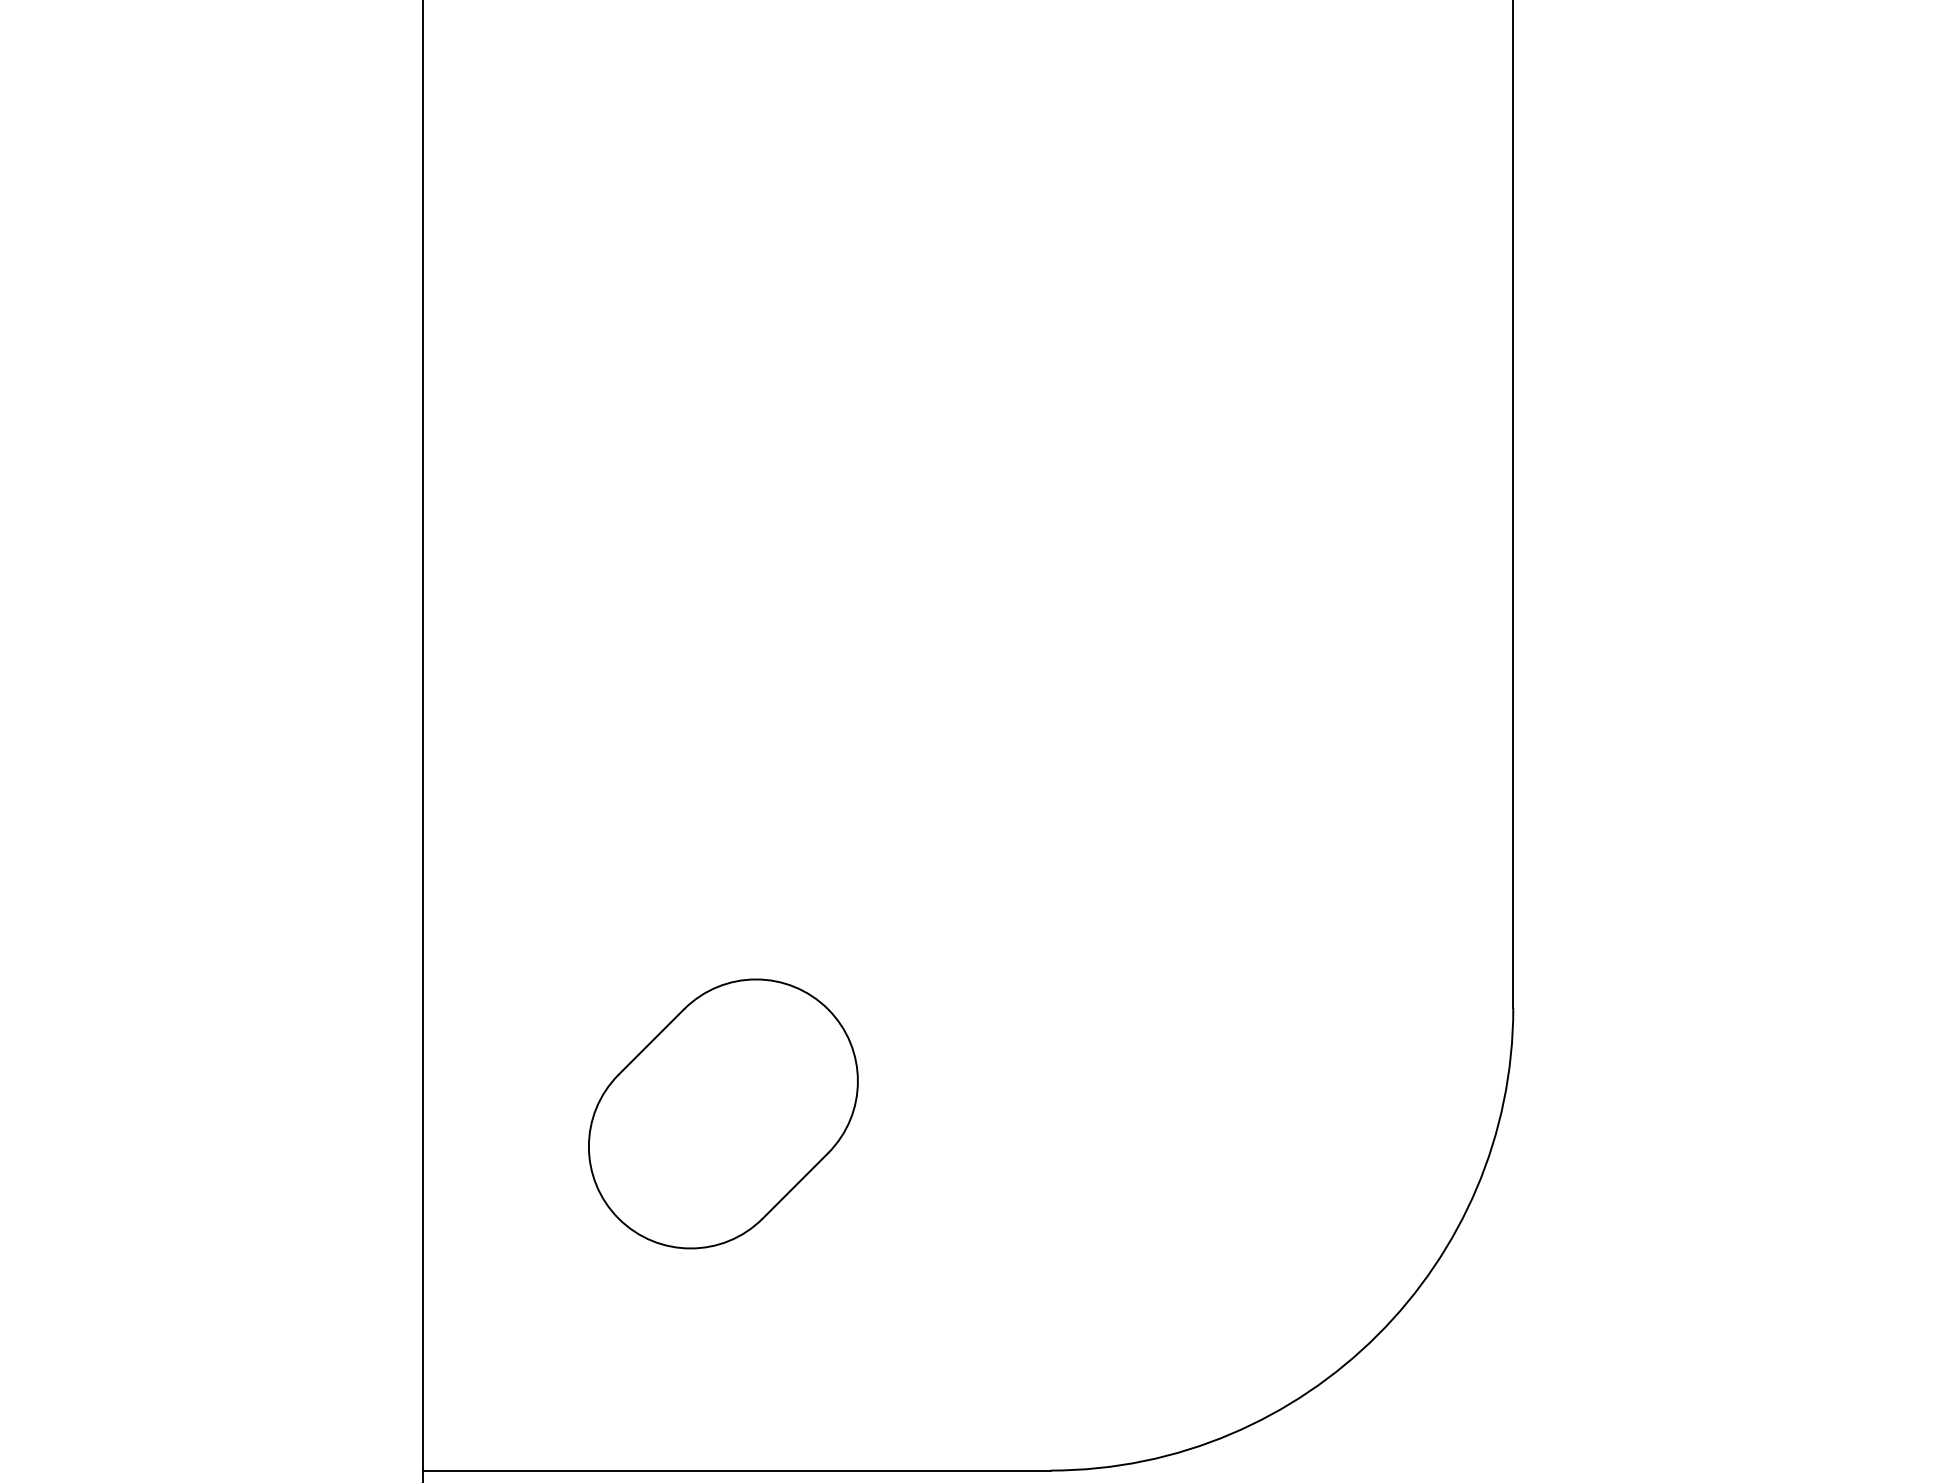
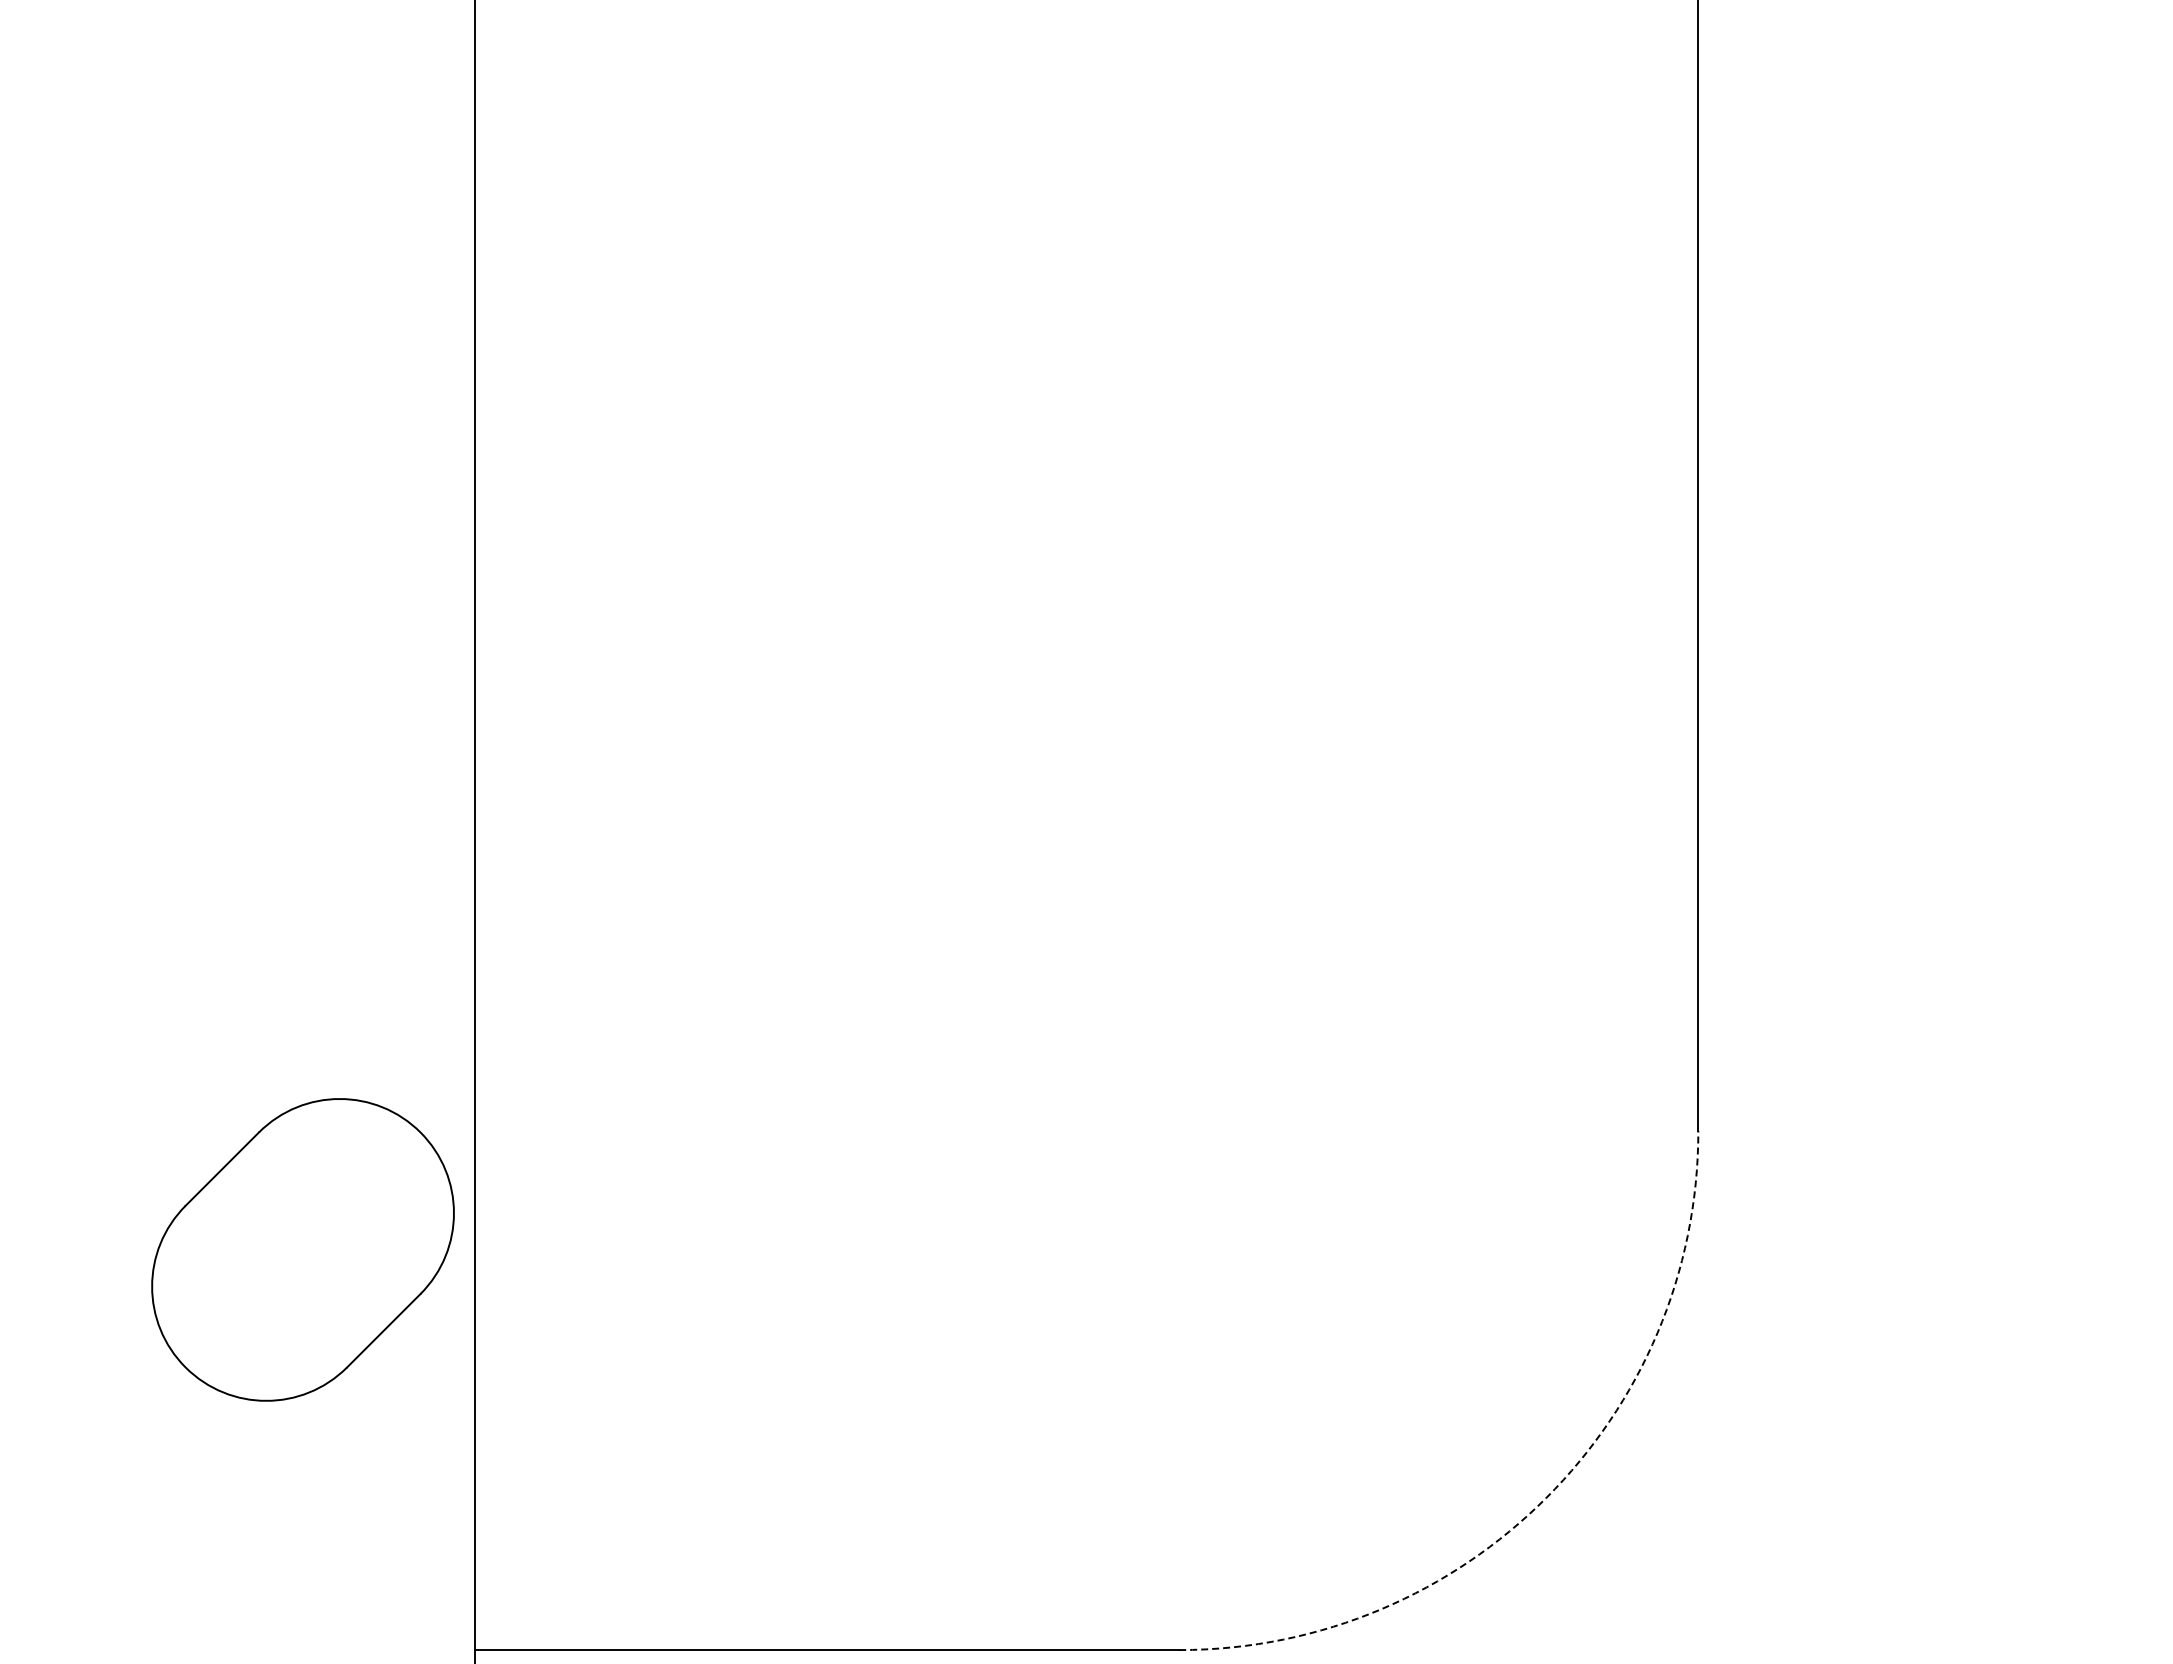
part: (722, 1113) -> (302, 1249), moved
arc: (1377, 1335) -> (1546, 1498), solid -> dashed

